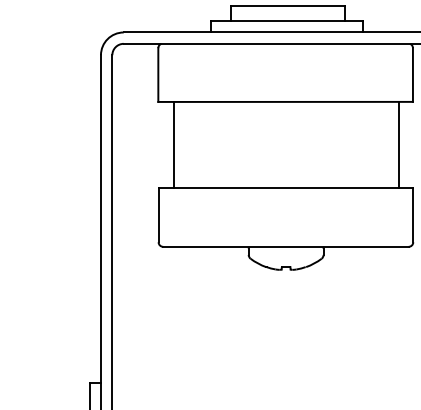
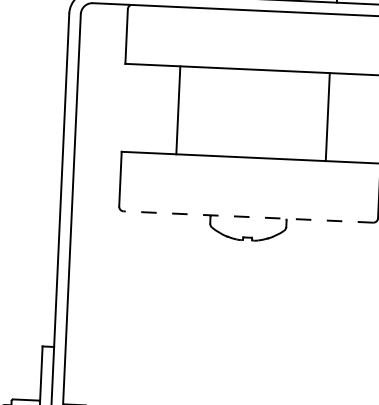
line: (174, 144) -> (178, 109), moved
line: (399, 144) -> (327, 116), moved
line: (285, 246) -> (247, 216), solid -> dashed

